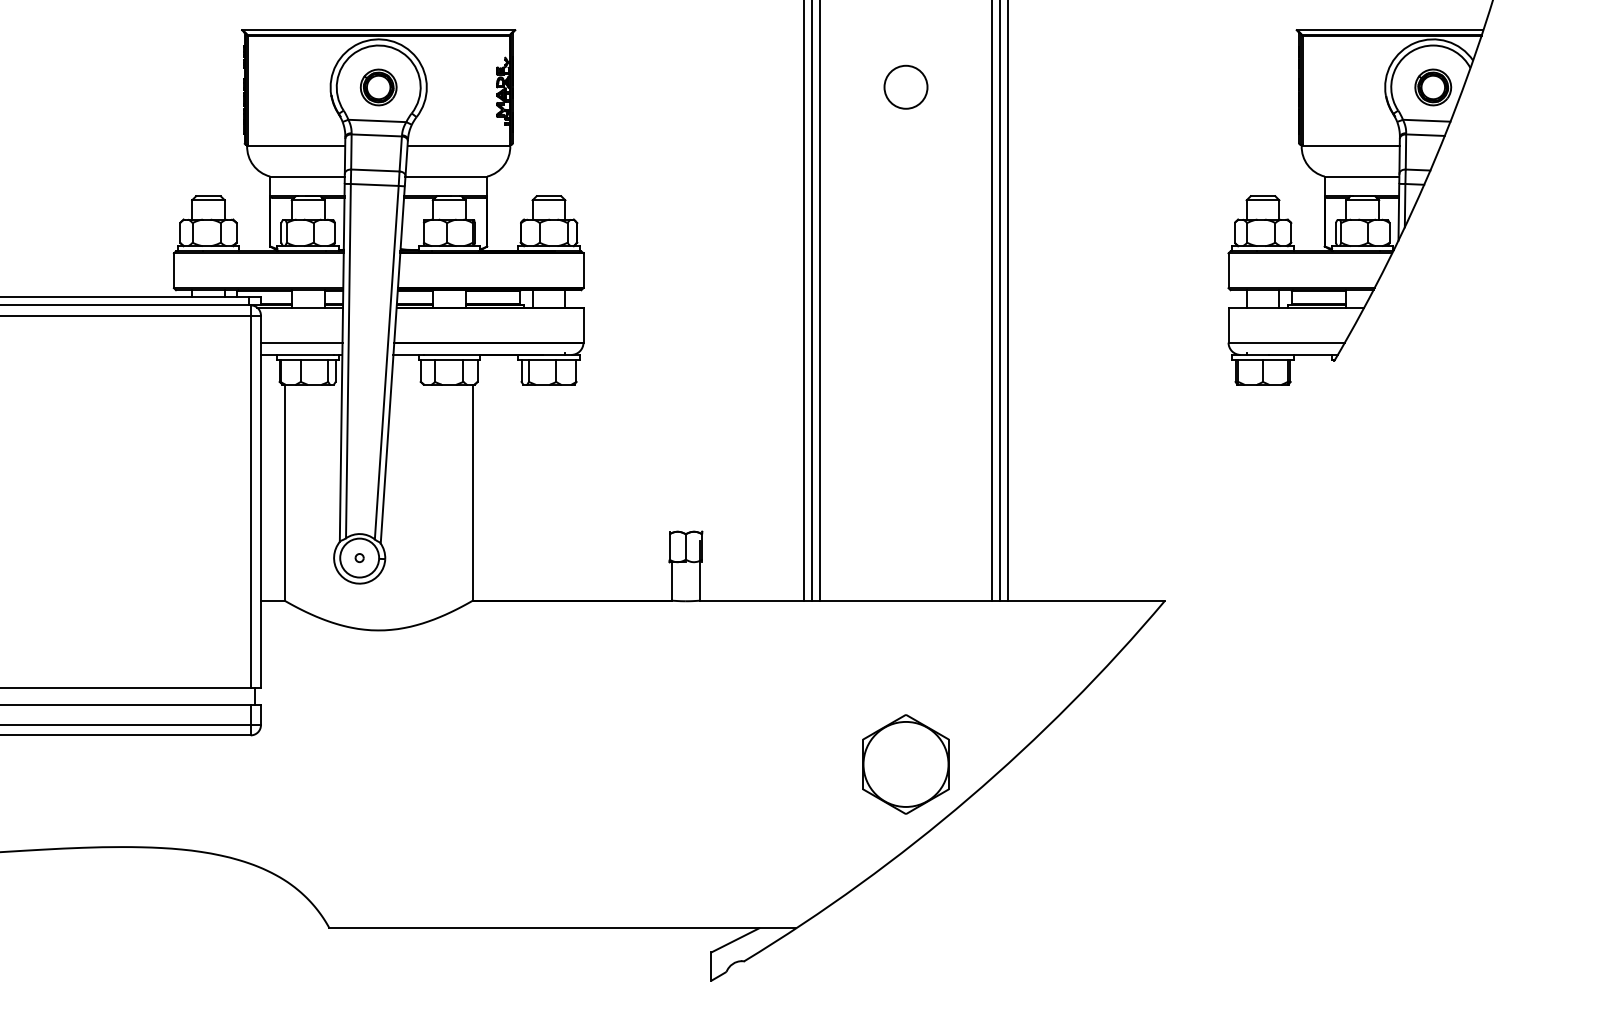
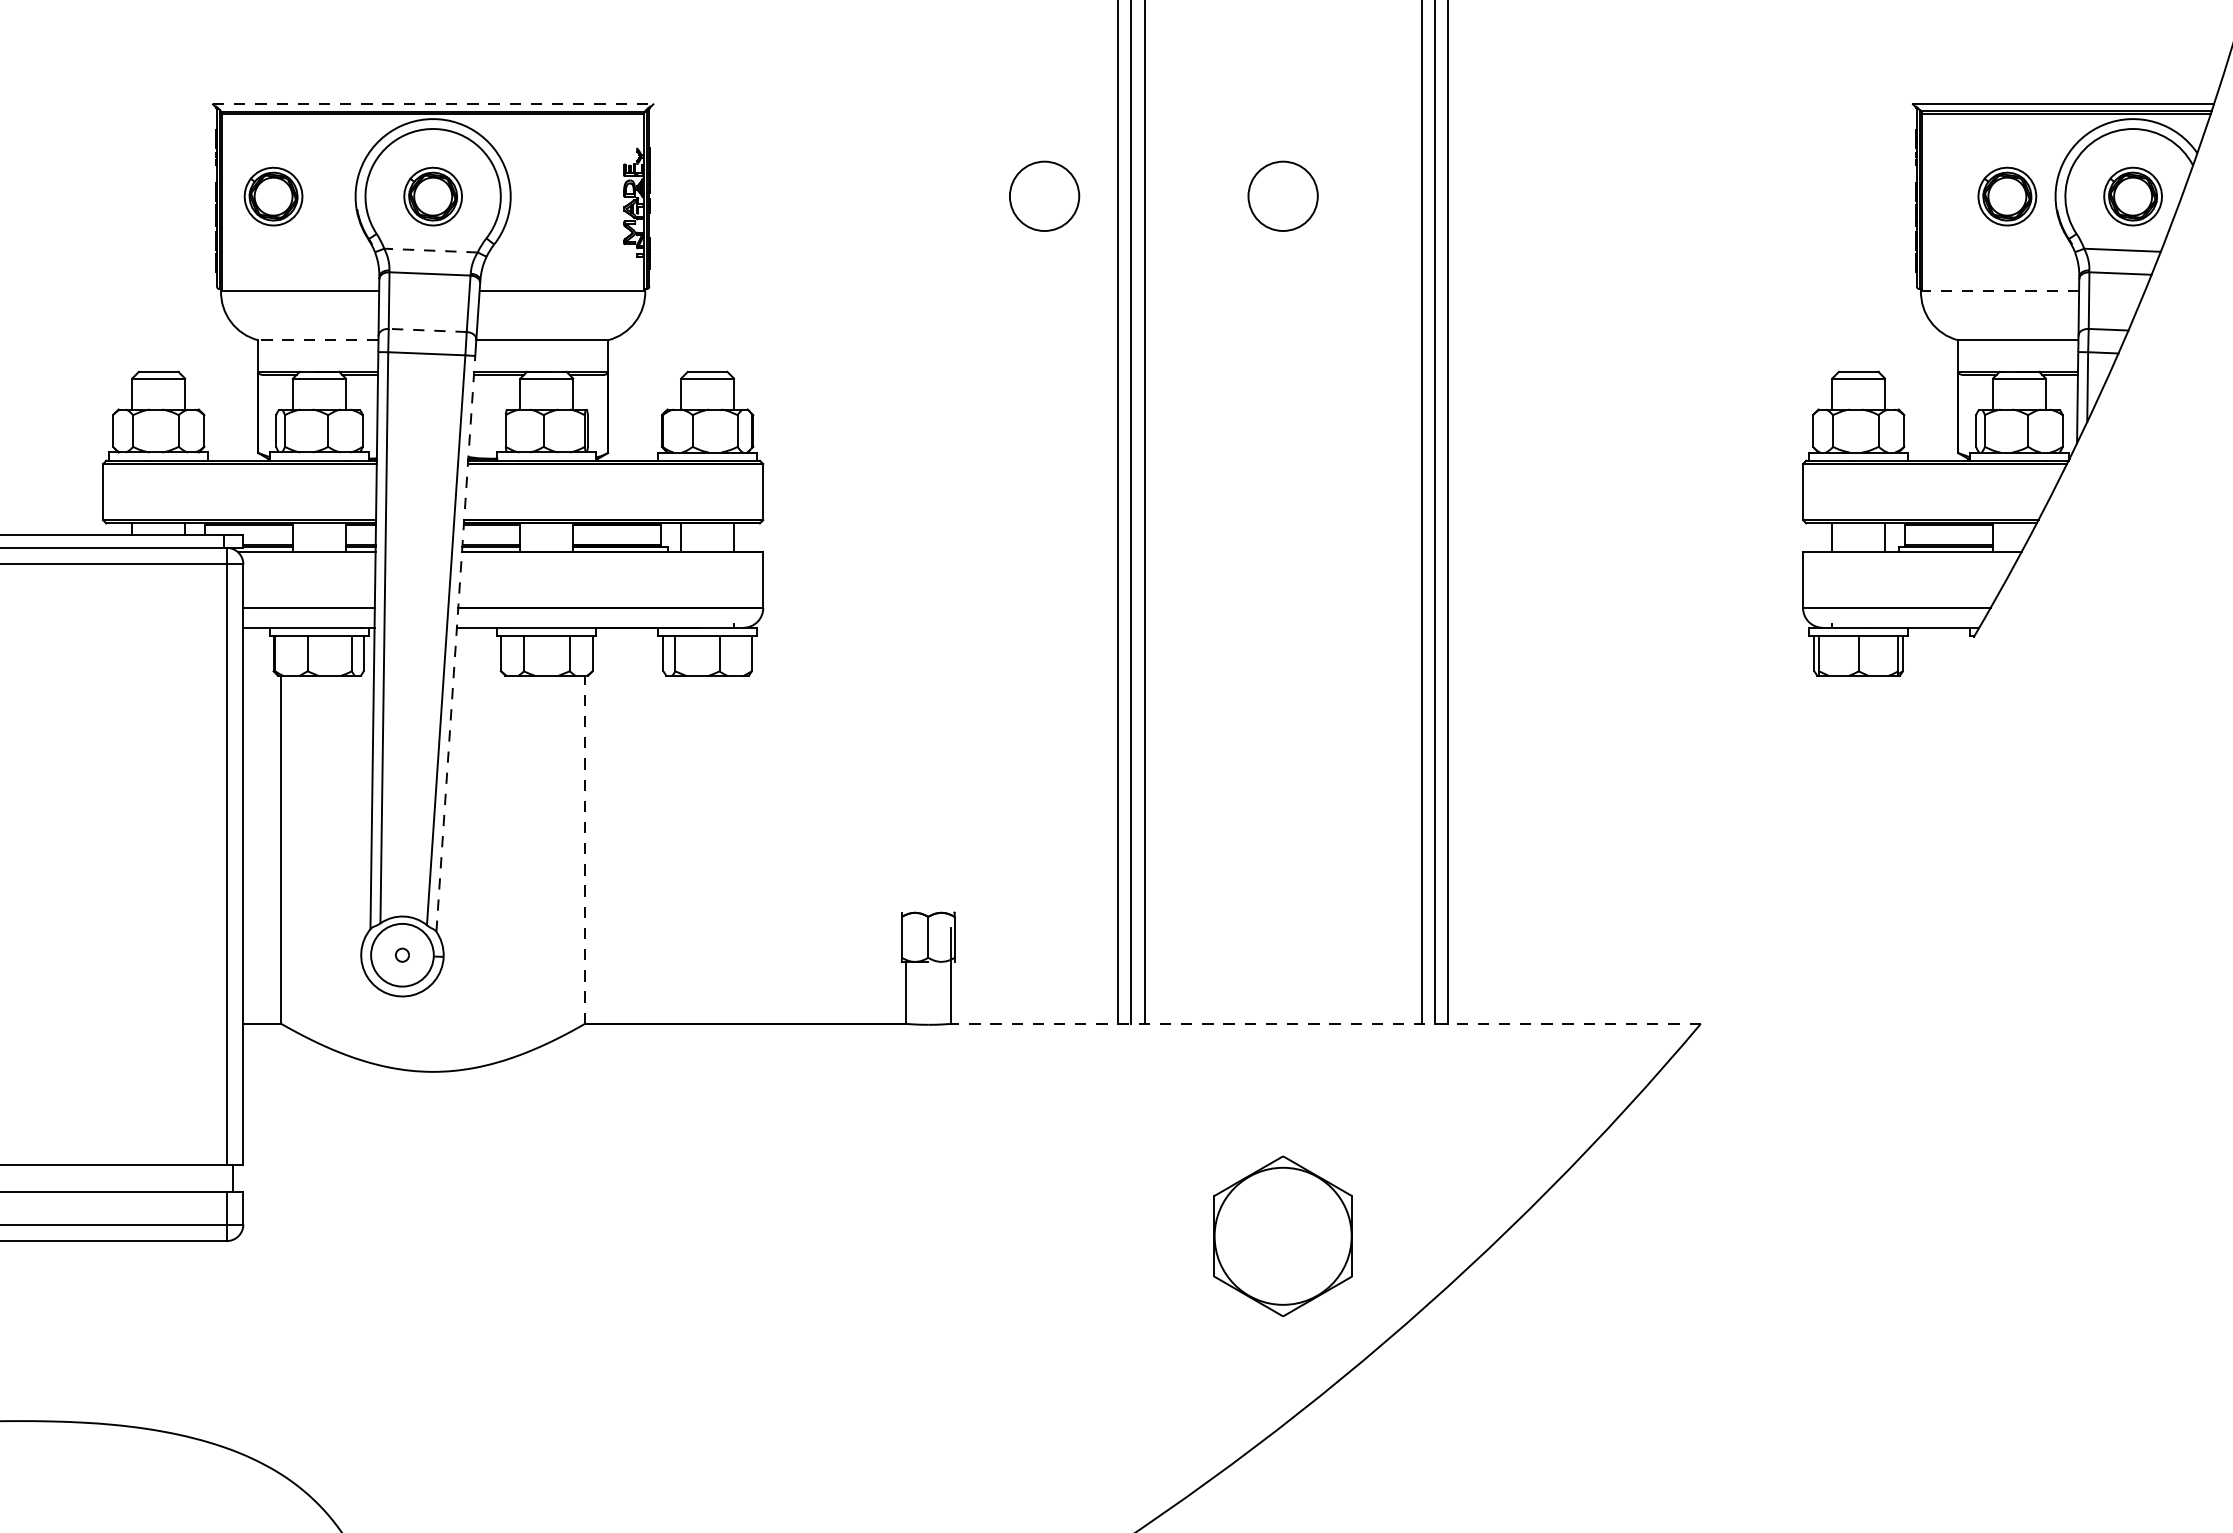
line: (378, 30) -> (432, 104), solid -> dashed
circle: (757, 86) -> (1043, 195), added
part: (279, 87) -> (273, 196), added
part: (1355, 87) -> (2007, 196), added
line: (377, 120) -> (431, 249), solid -> dashed
line: (1350, 145) -> (1999, 290), solid -> dashed
line: (374, 170) -> (426, 330), solid -> dashed
line: (307, 176) -> (318, 340), solid -> dashed
line: (392, 364) -> (455, 643), solid -> dashed
line: (472, 492) -> (584, 849), solid -> dashed
line: (932, 600) -> (1325, 1023), solid -> dashed
part: (905, 764) -> (1282, 1236), moved

